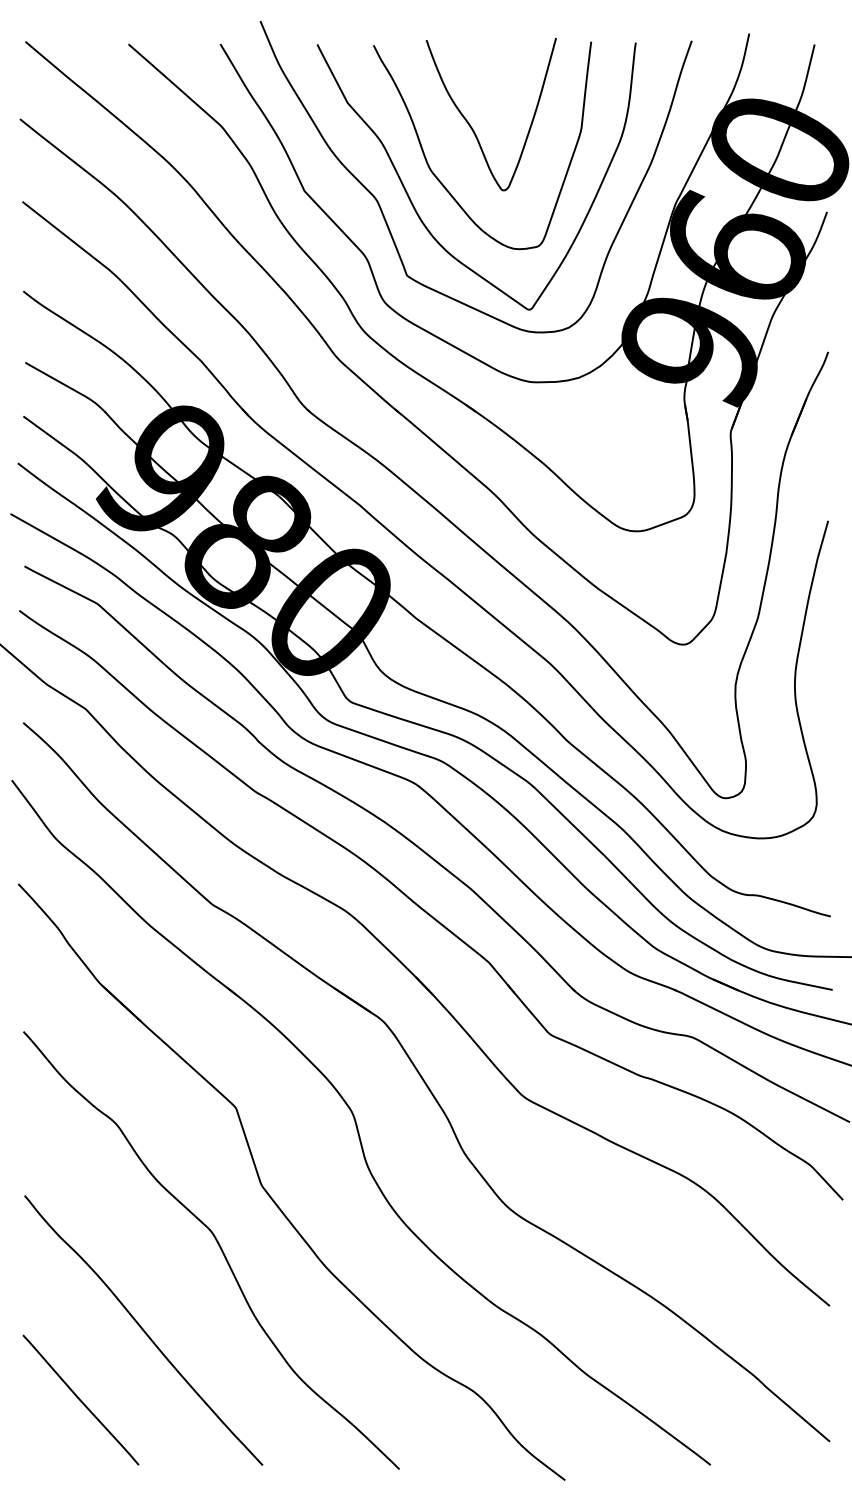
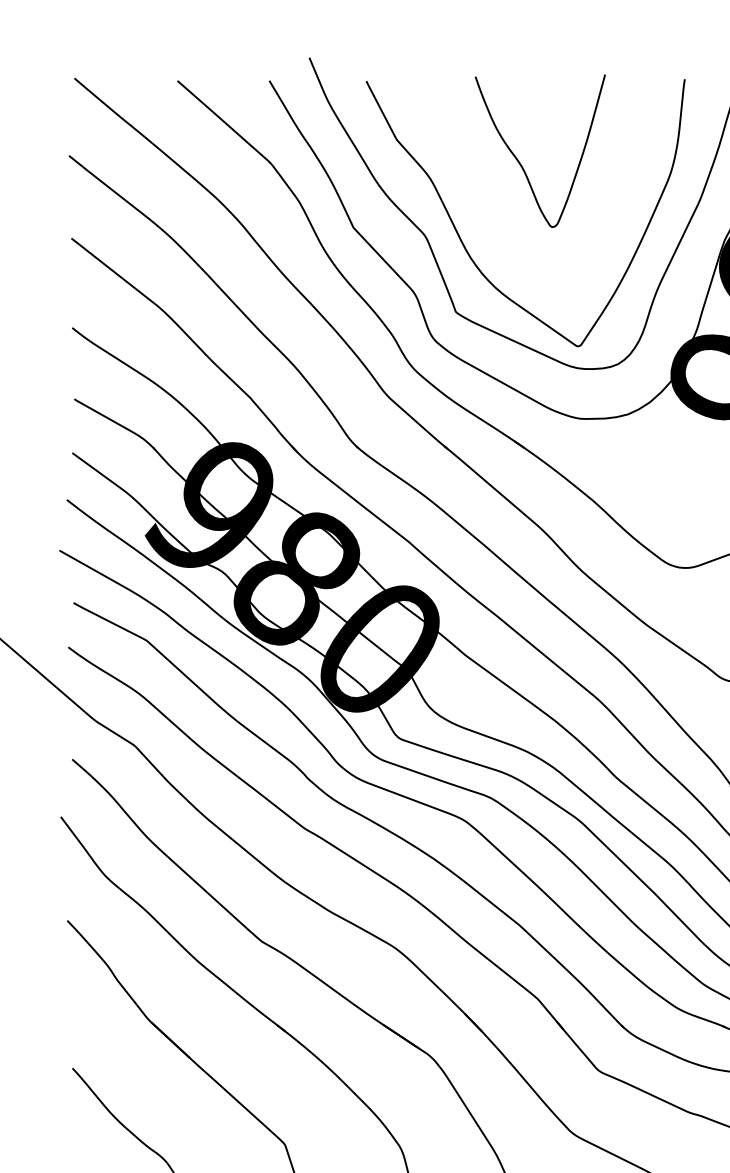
curve: (440, 180) -> (489, 217), removed

